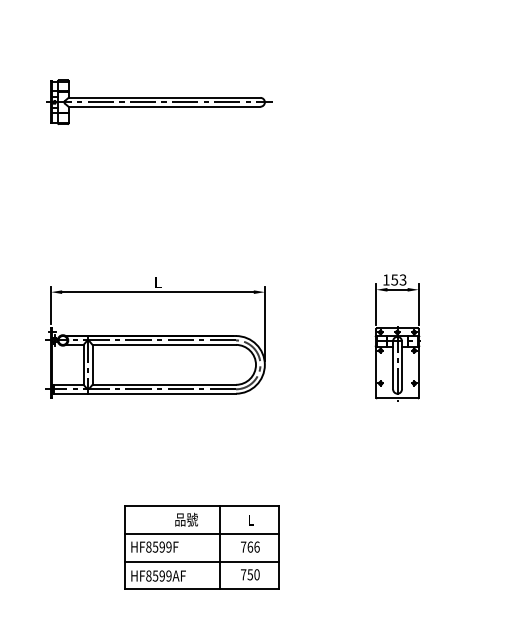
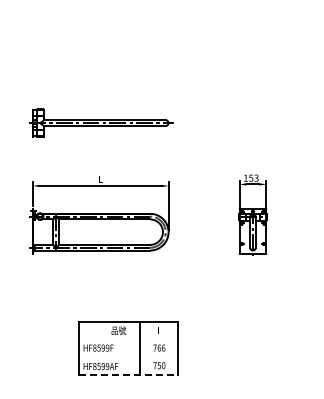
part: (159, 101) -> (101, 122), moved
line: (201, 533) -> (128, 339), removed
line: (201, 561) -> (128, 357), removed
line: (201, 590) -> (128, 375), solid -> dashed

